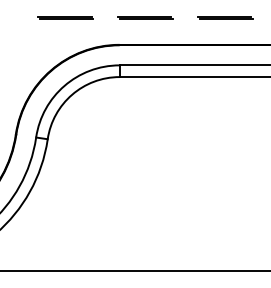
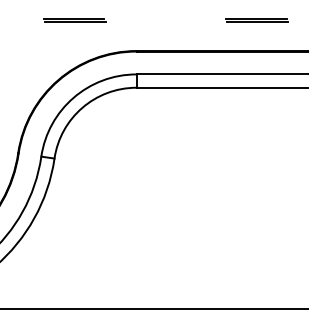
line: (145, 17) -> (165, 19), removed

